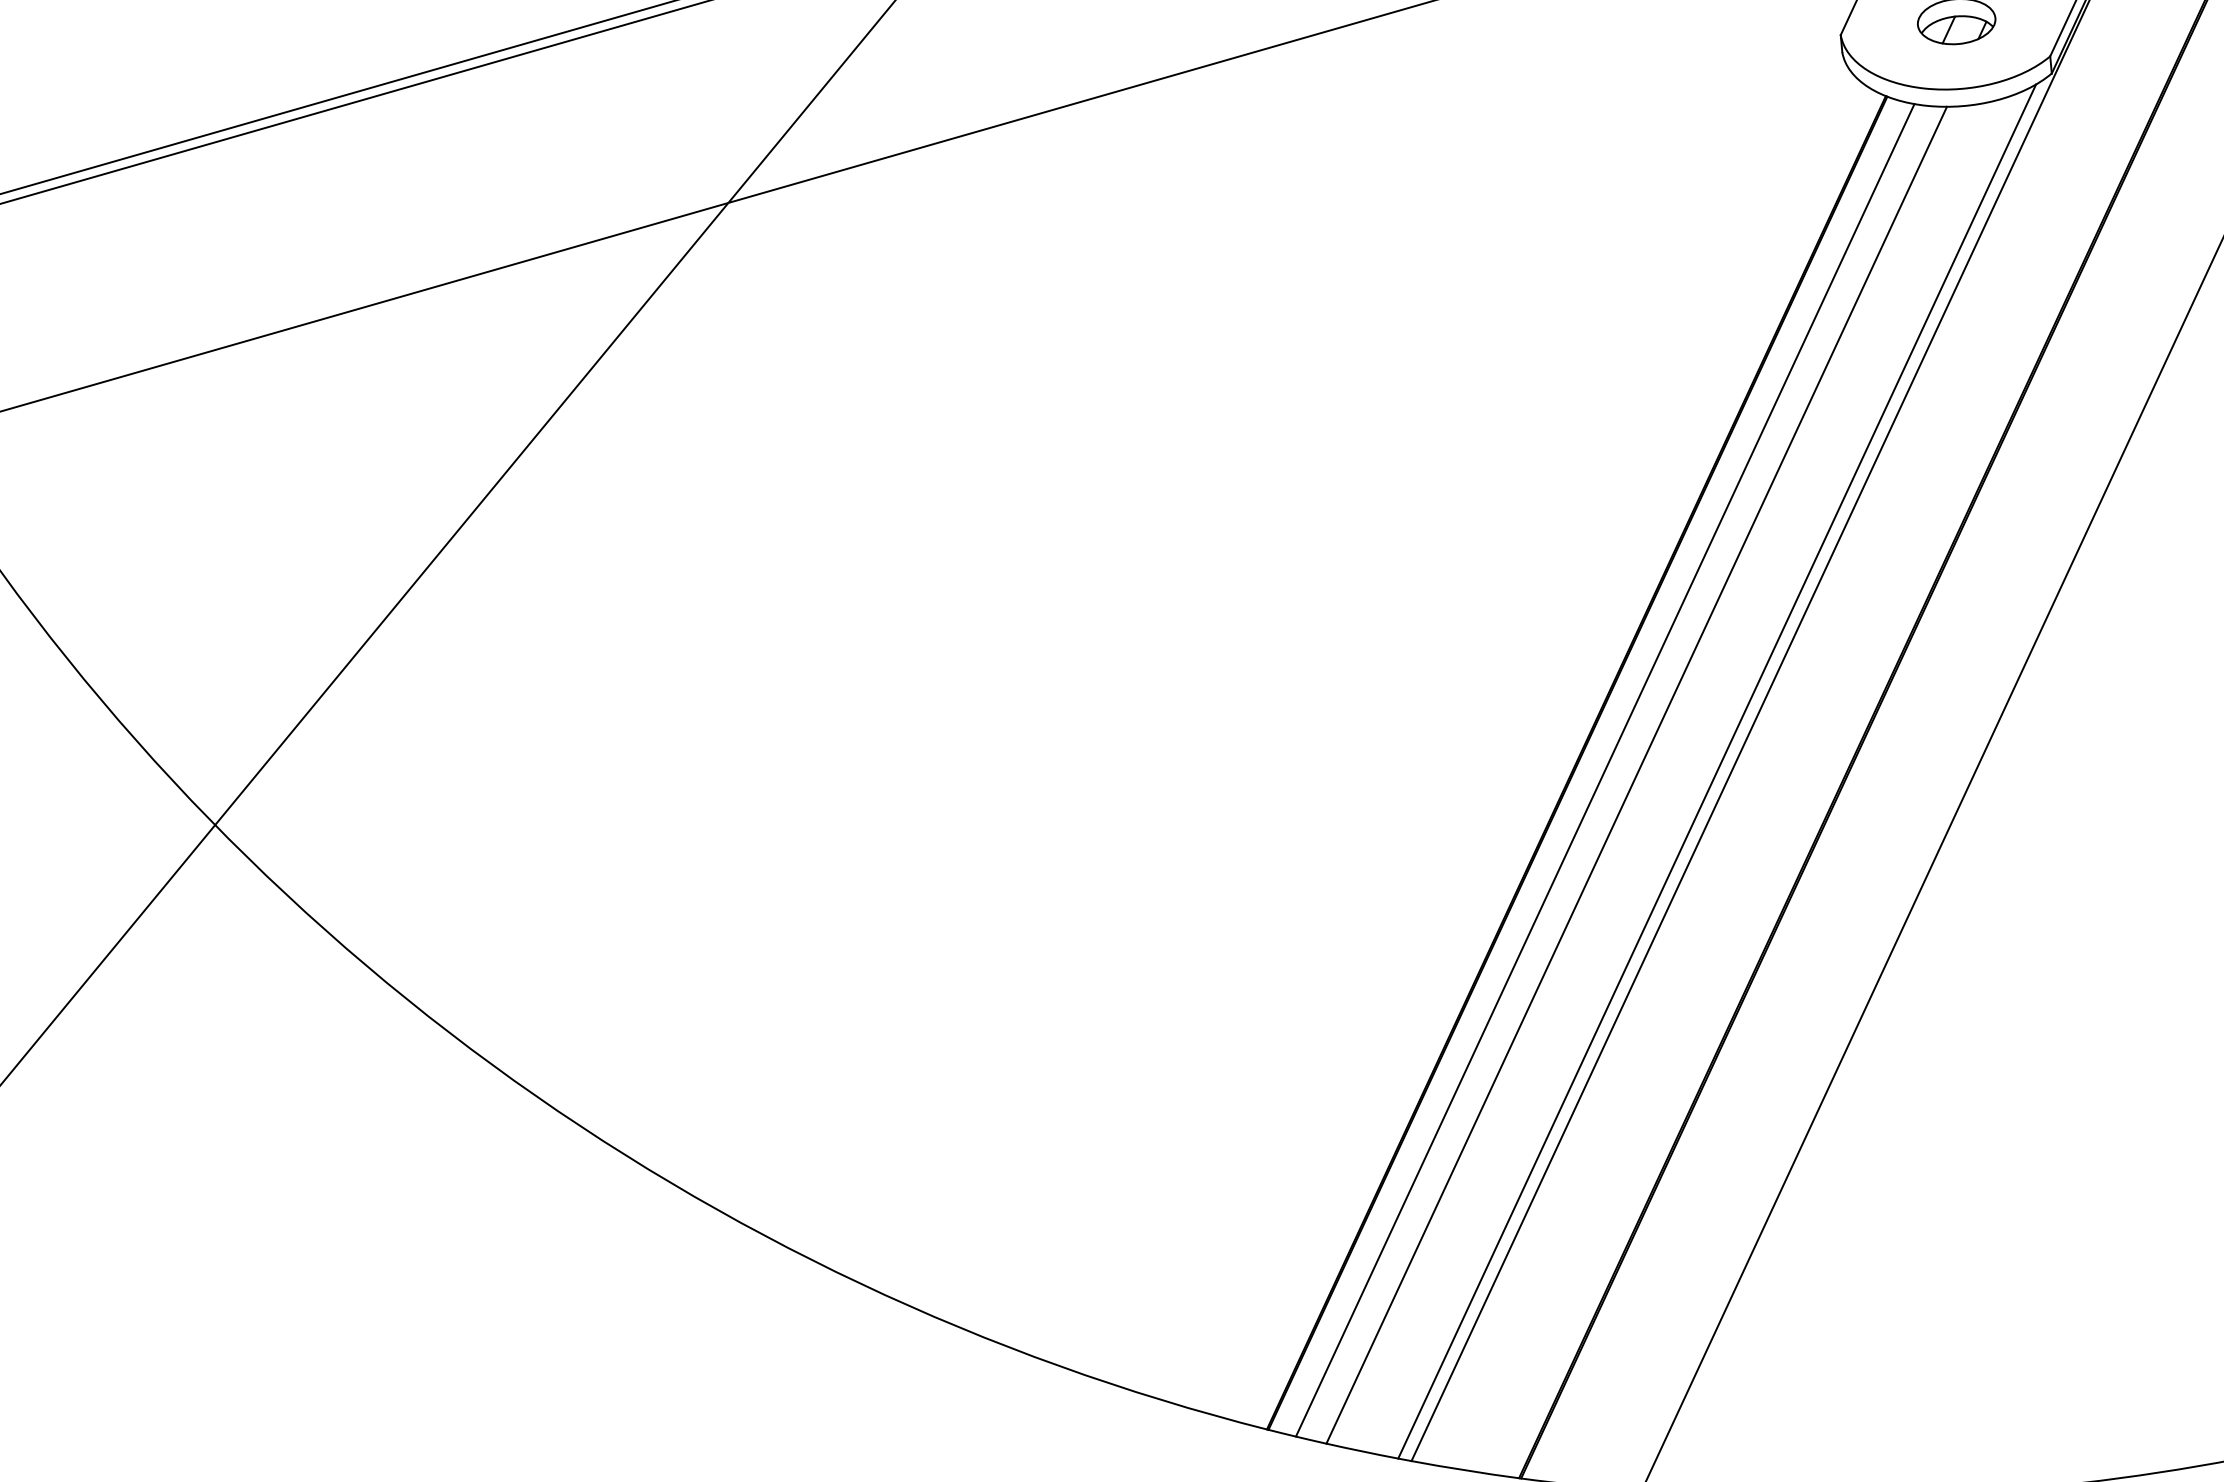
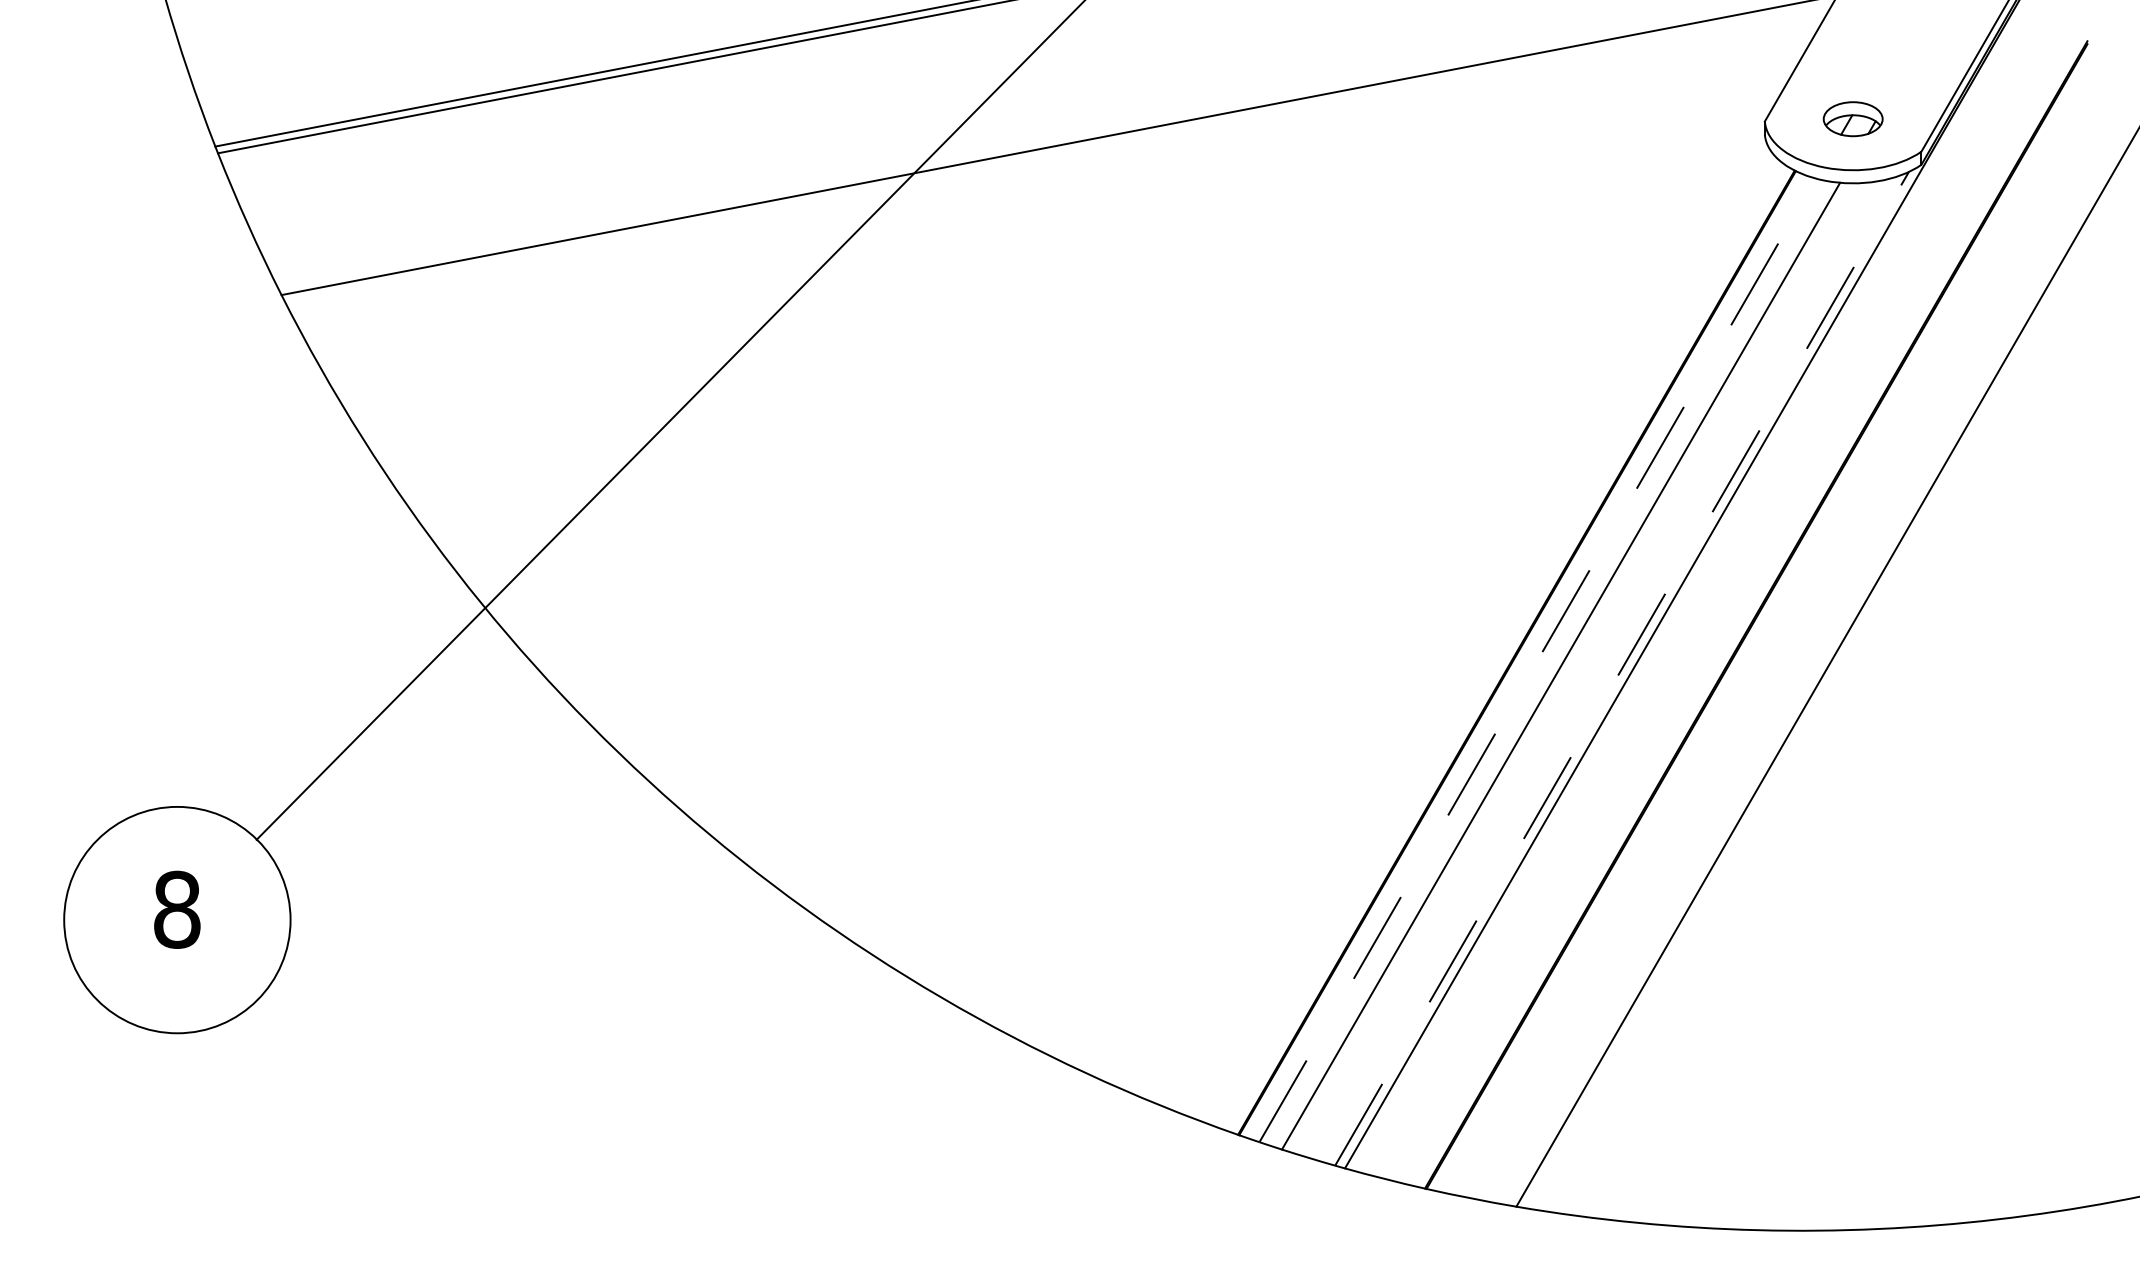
line: (1604, 769) -> (1537, 659), solid -> dashed
line: (1717, 771) -> (1622, 668), solid -> dashed

